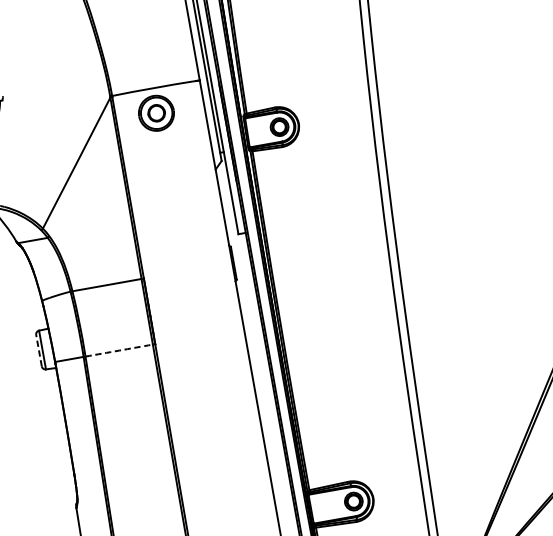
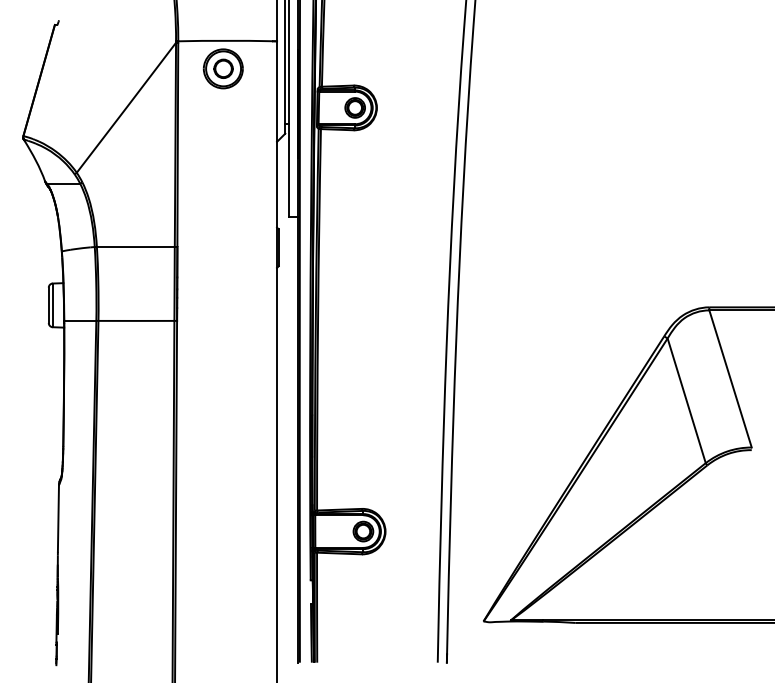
line: (38, 350) -> (48, 305), dashed -> solid
arc: (119, 350) -> (136, 320), dashed -> solid

